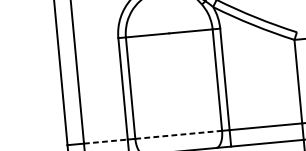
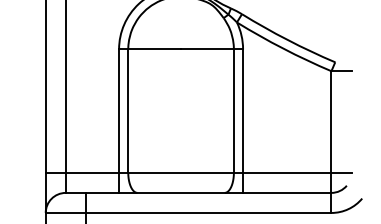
line: (179, 134) -> (181, 172), dashed -> solid
line: (105, 141) -> (92, 172), dashed -> solid

